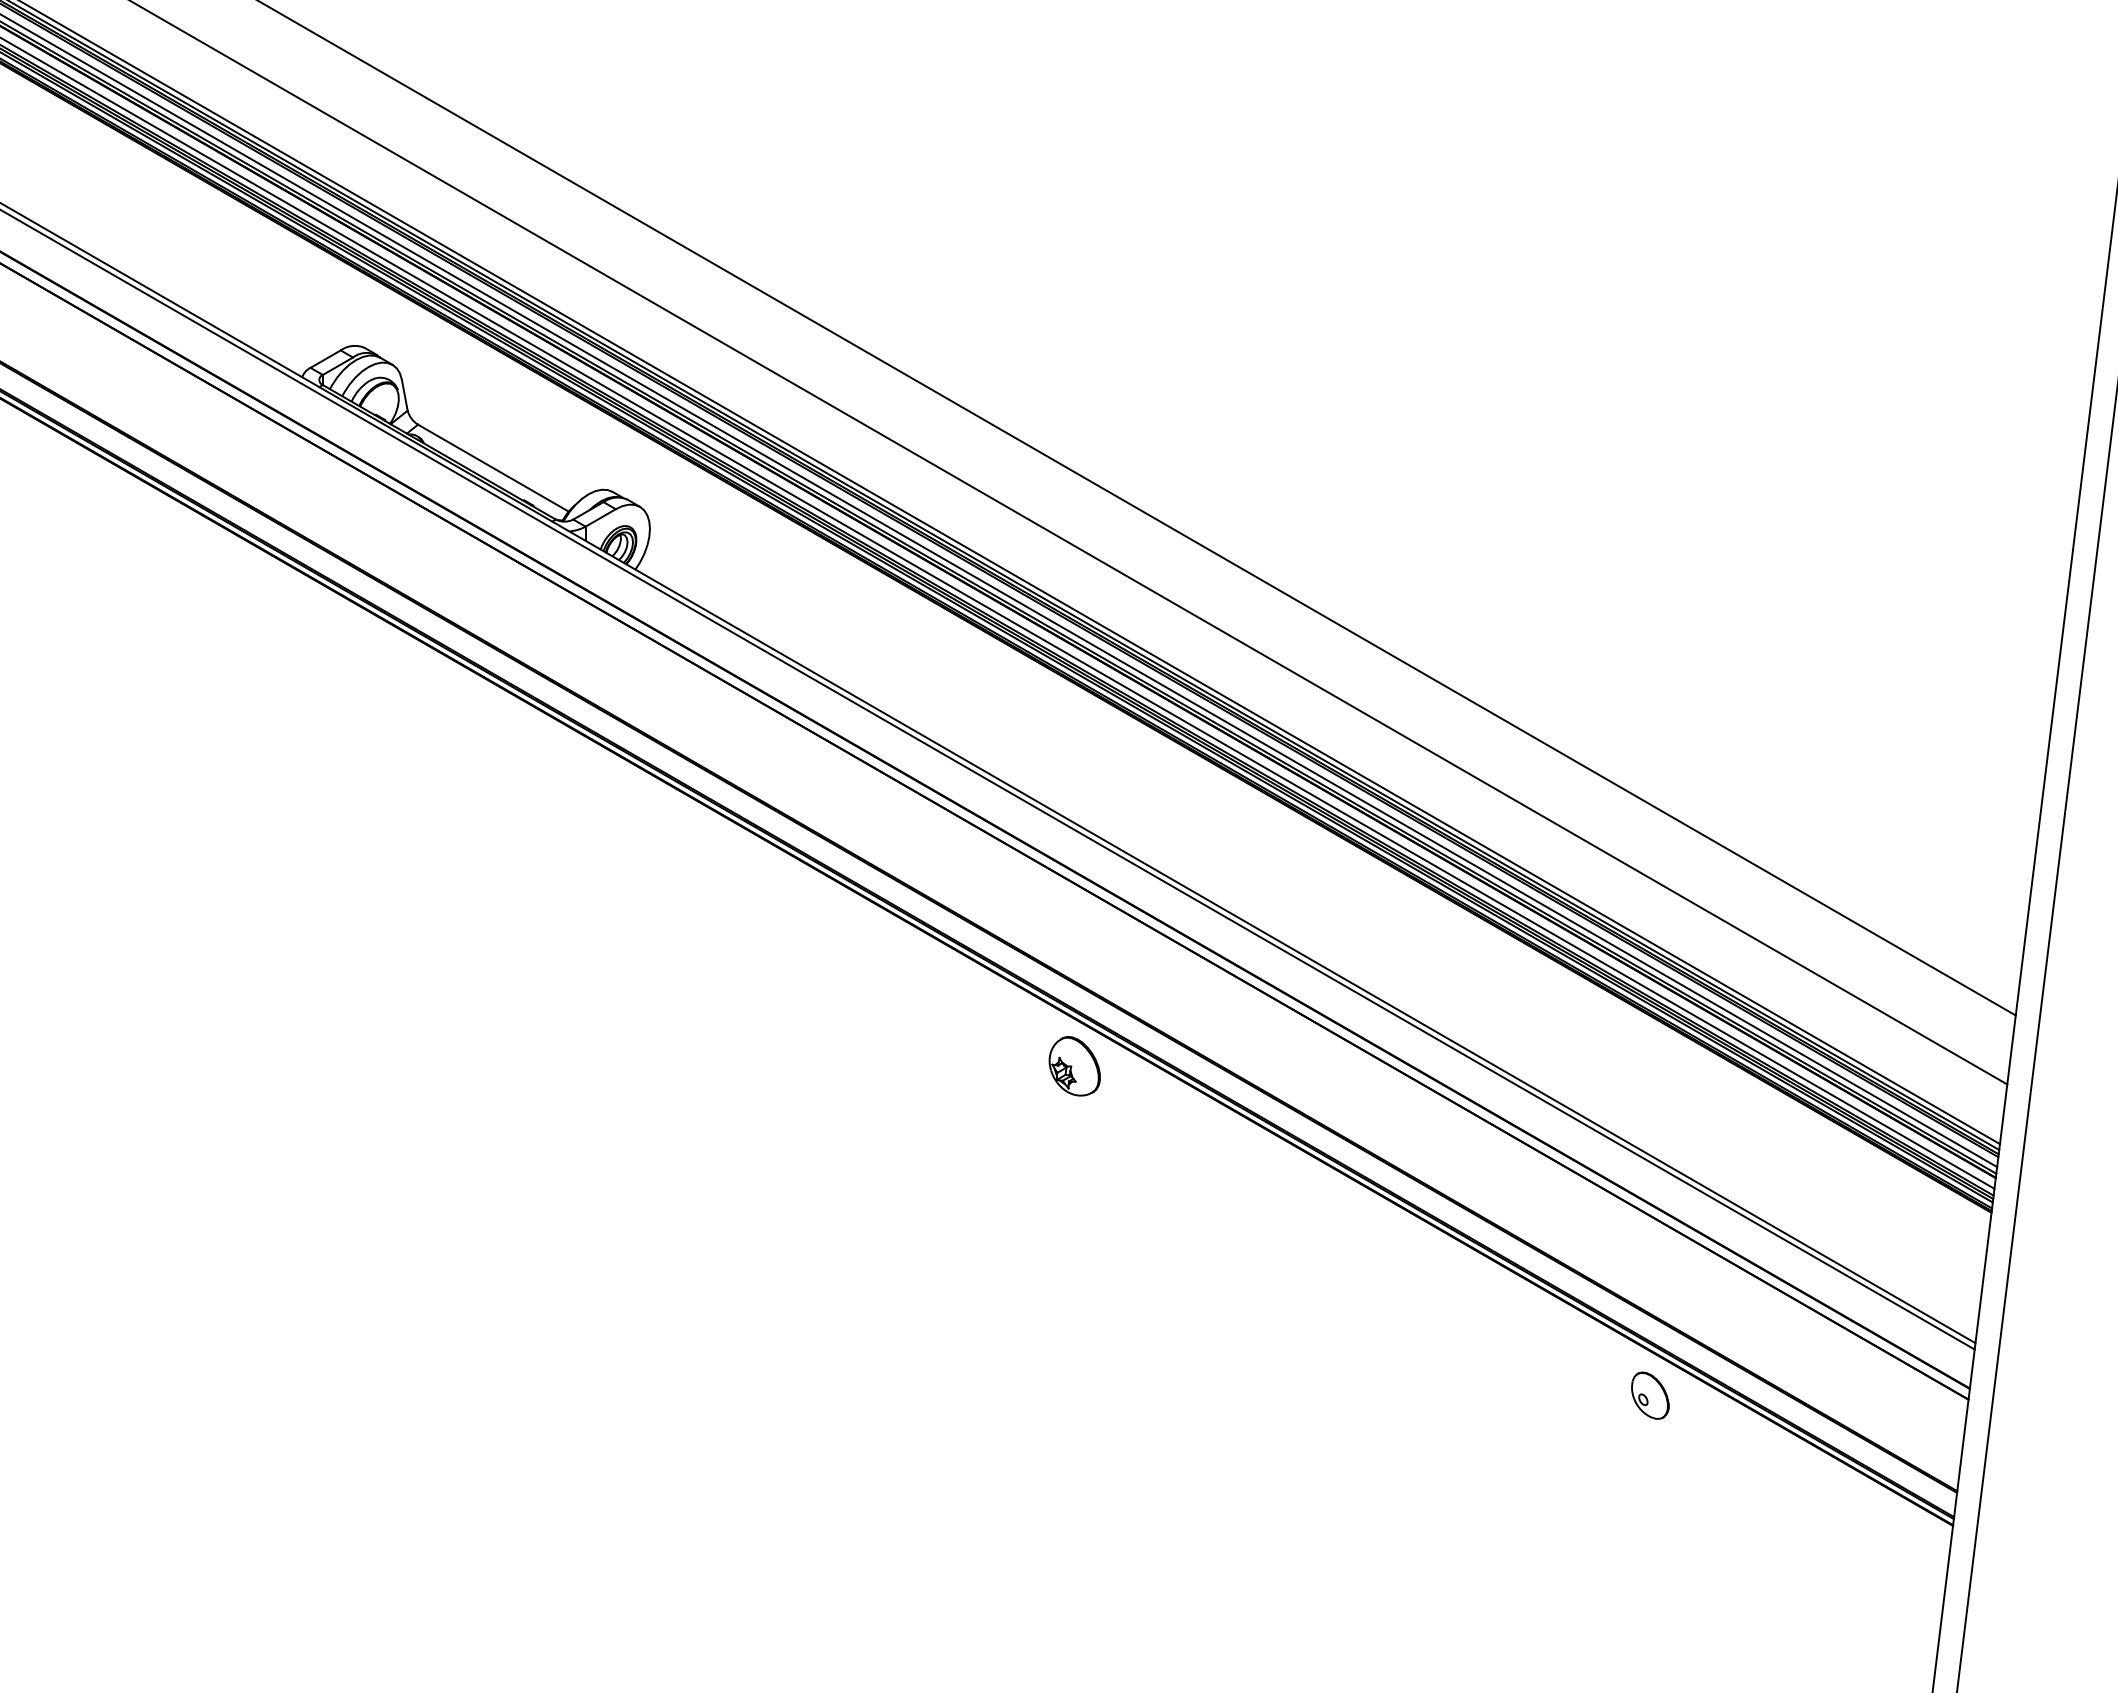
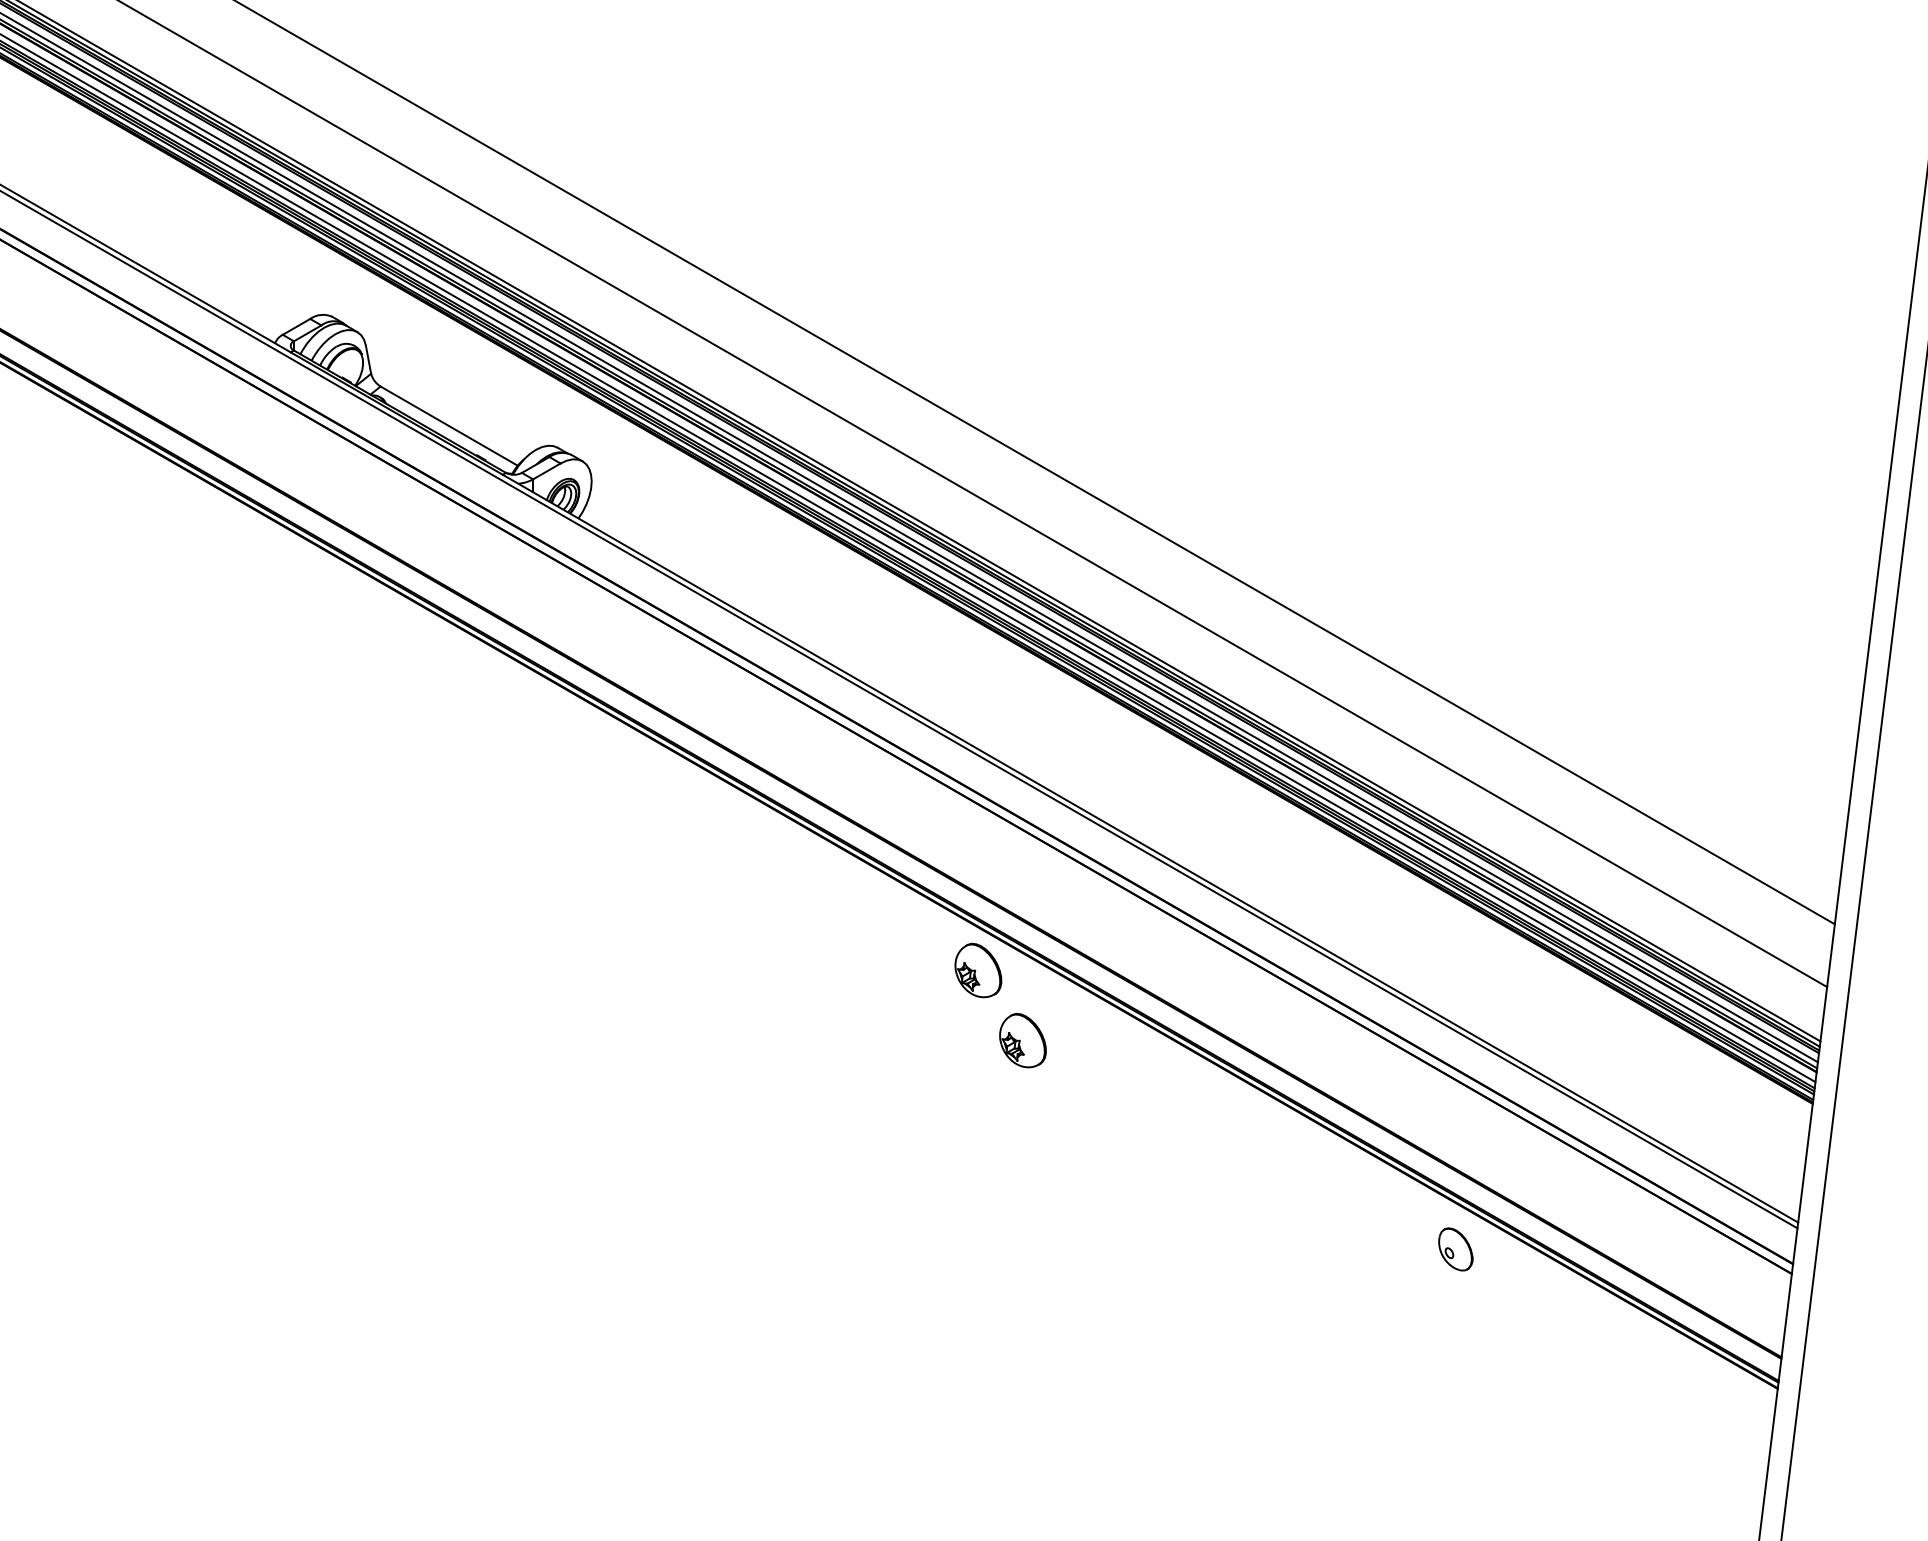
part: (1123, 1143) -> (1022, 1040), added
part: (1650, 1395) -> (1455, 1249), moved

